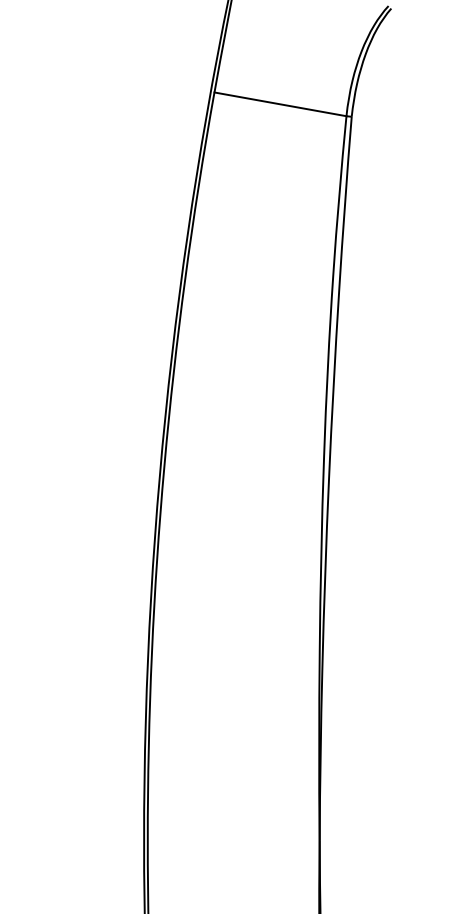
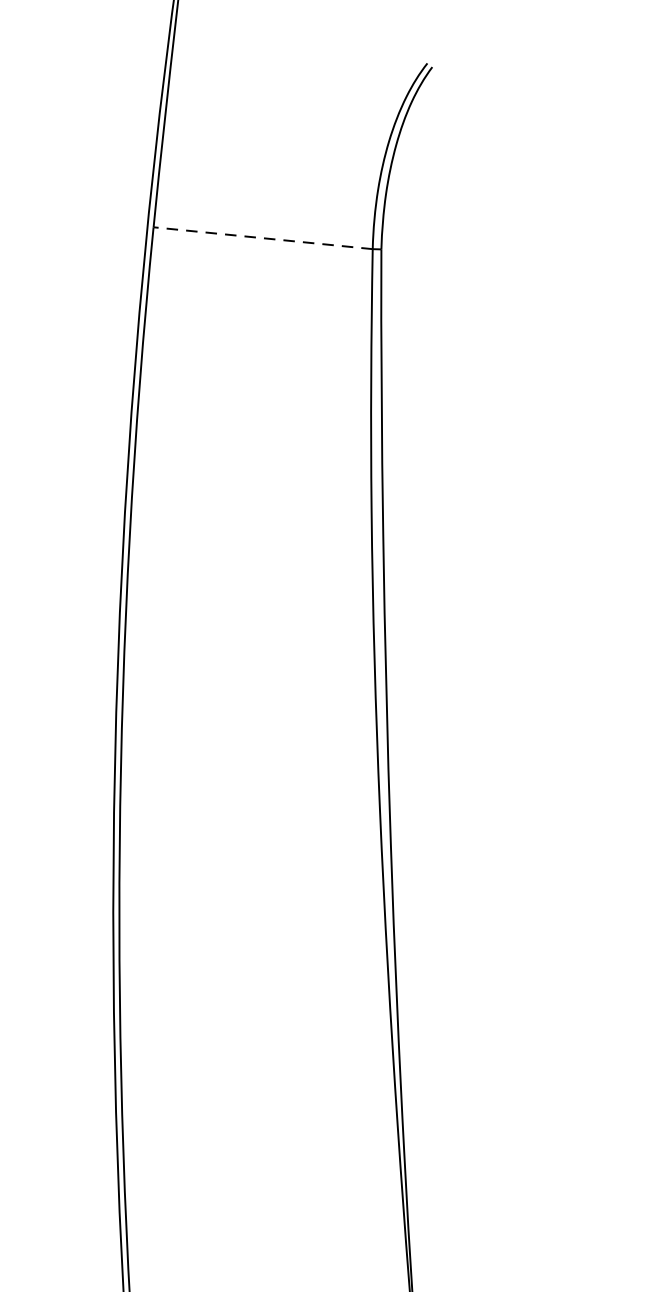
line: (280, 104) -> (263, 238), solid -> dashed

